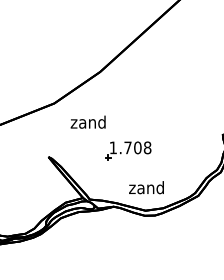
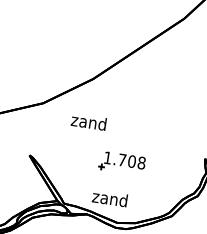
text: (87, 121) -> (88, 121), moved
part: (128, 150) -> (122, 162), moved
text: (146, 187) -> (109, 198), moved

